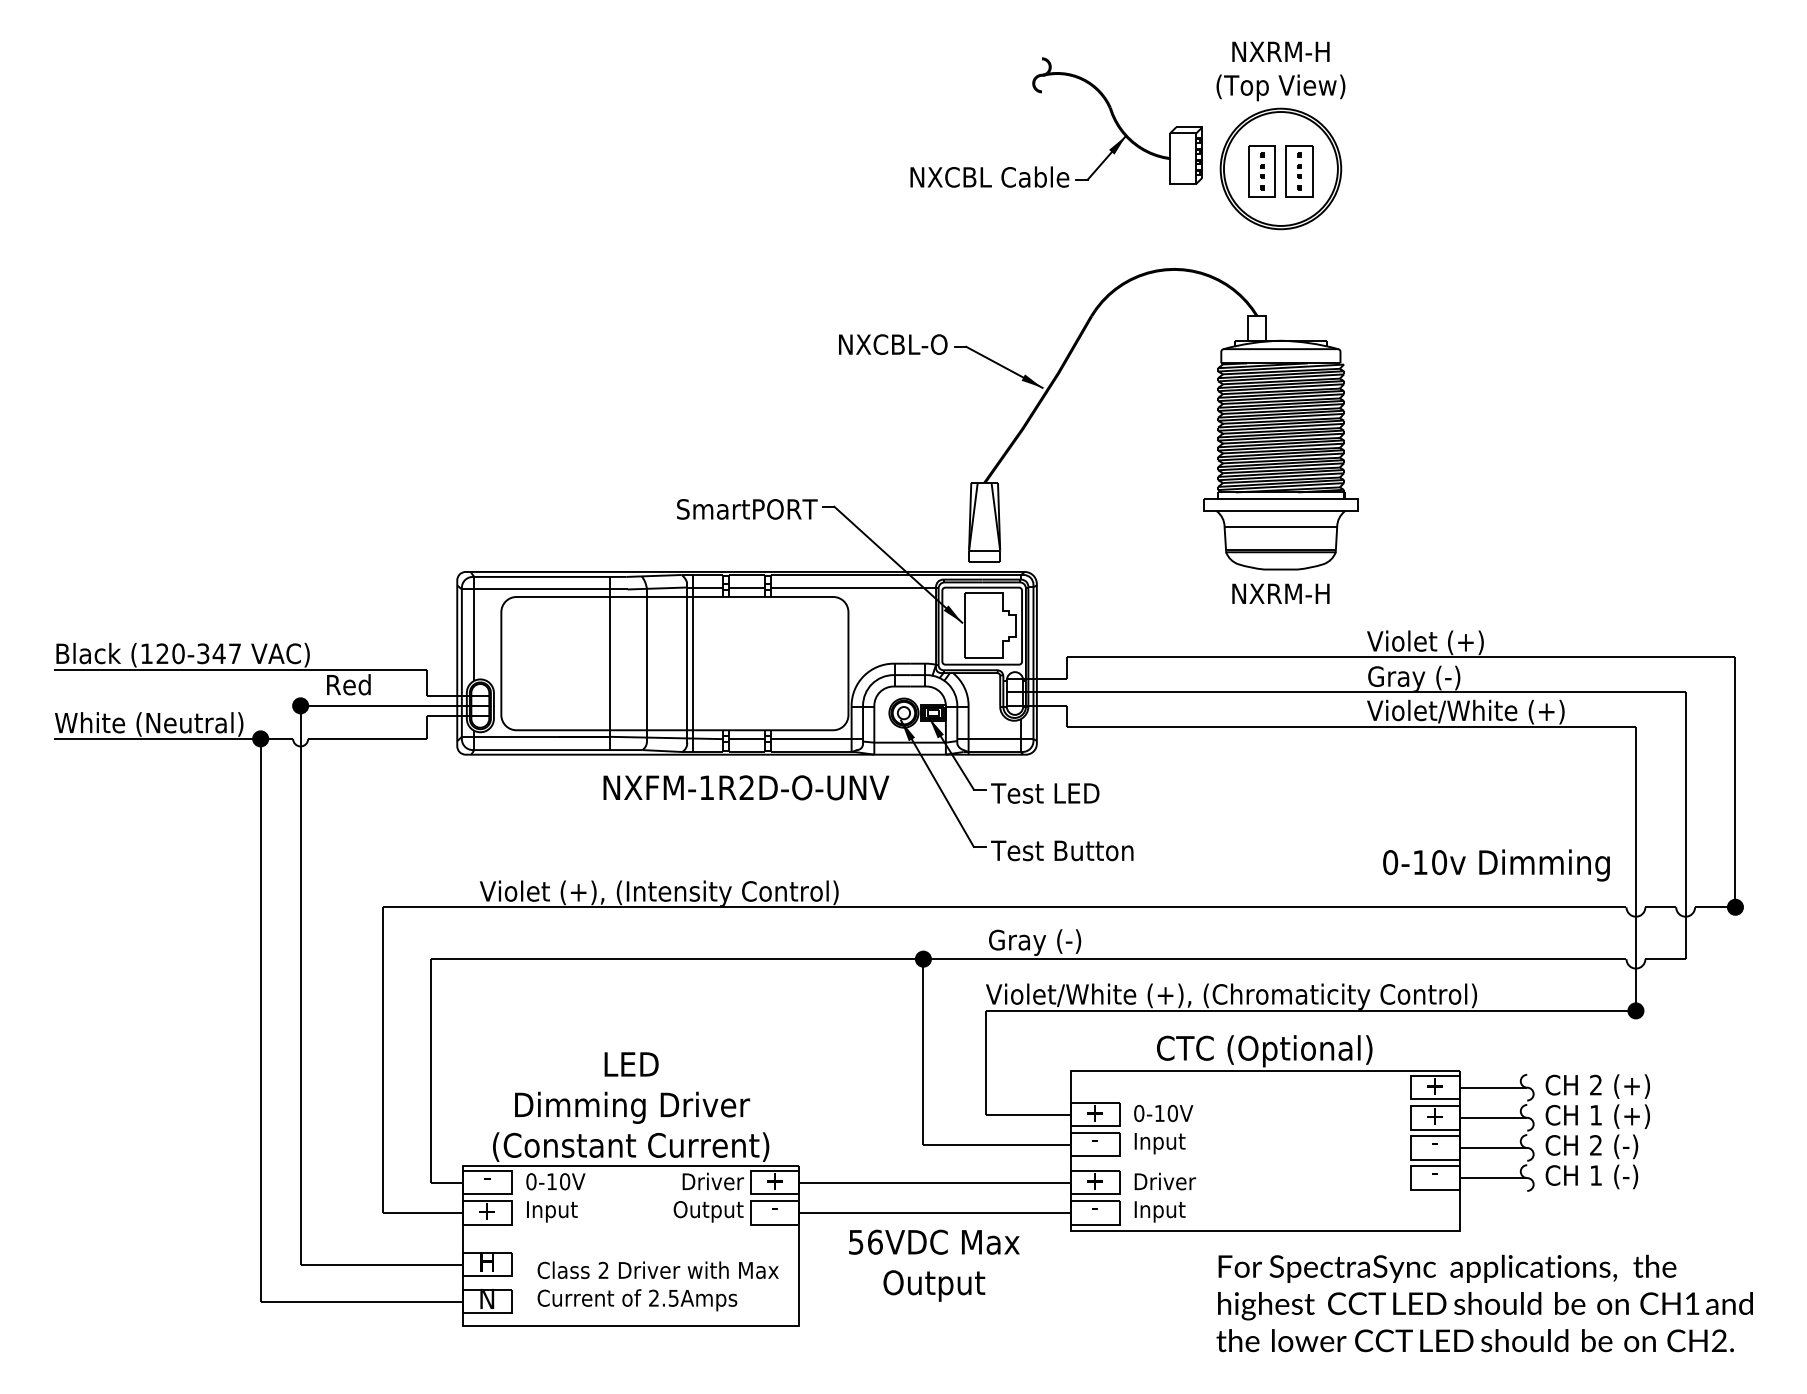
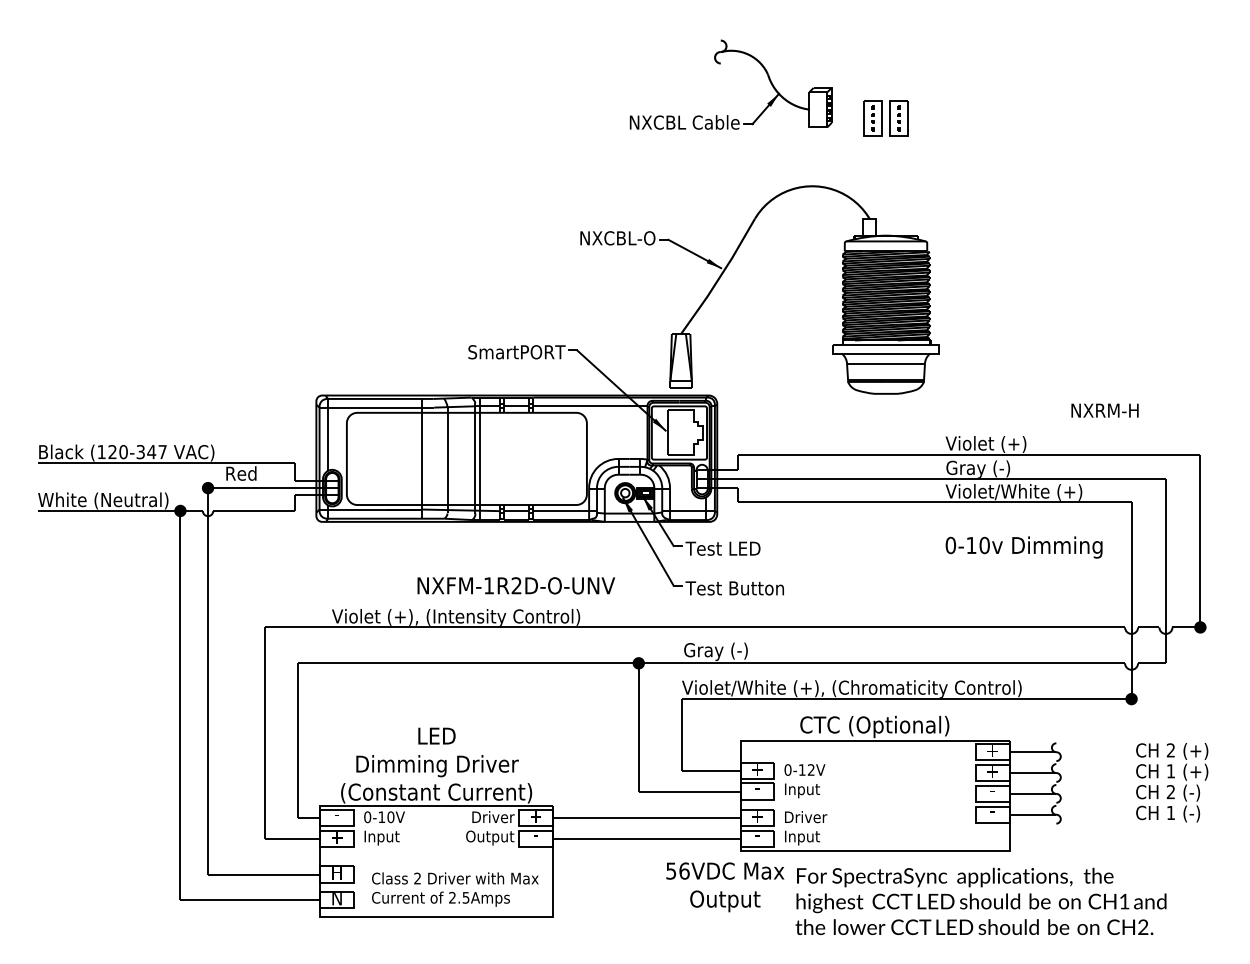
part: (1280, 135) -> (885, 93), removed
text: (1280, 593) -> (1104, 410), moved
text: (746, 787) -> (516, 585), moved
text: (1495, 865) -> (1023, 547), moved
text: (1171, 1112) -> (810, 769), 0-10V -> 0-12V
text: (1598, 1131) -> (1172, 782), moved
text: (934, 1265) -> (725, 887), moved
text: (1484, 1303) -> (980, 901), moved

